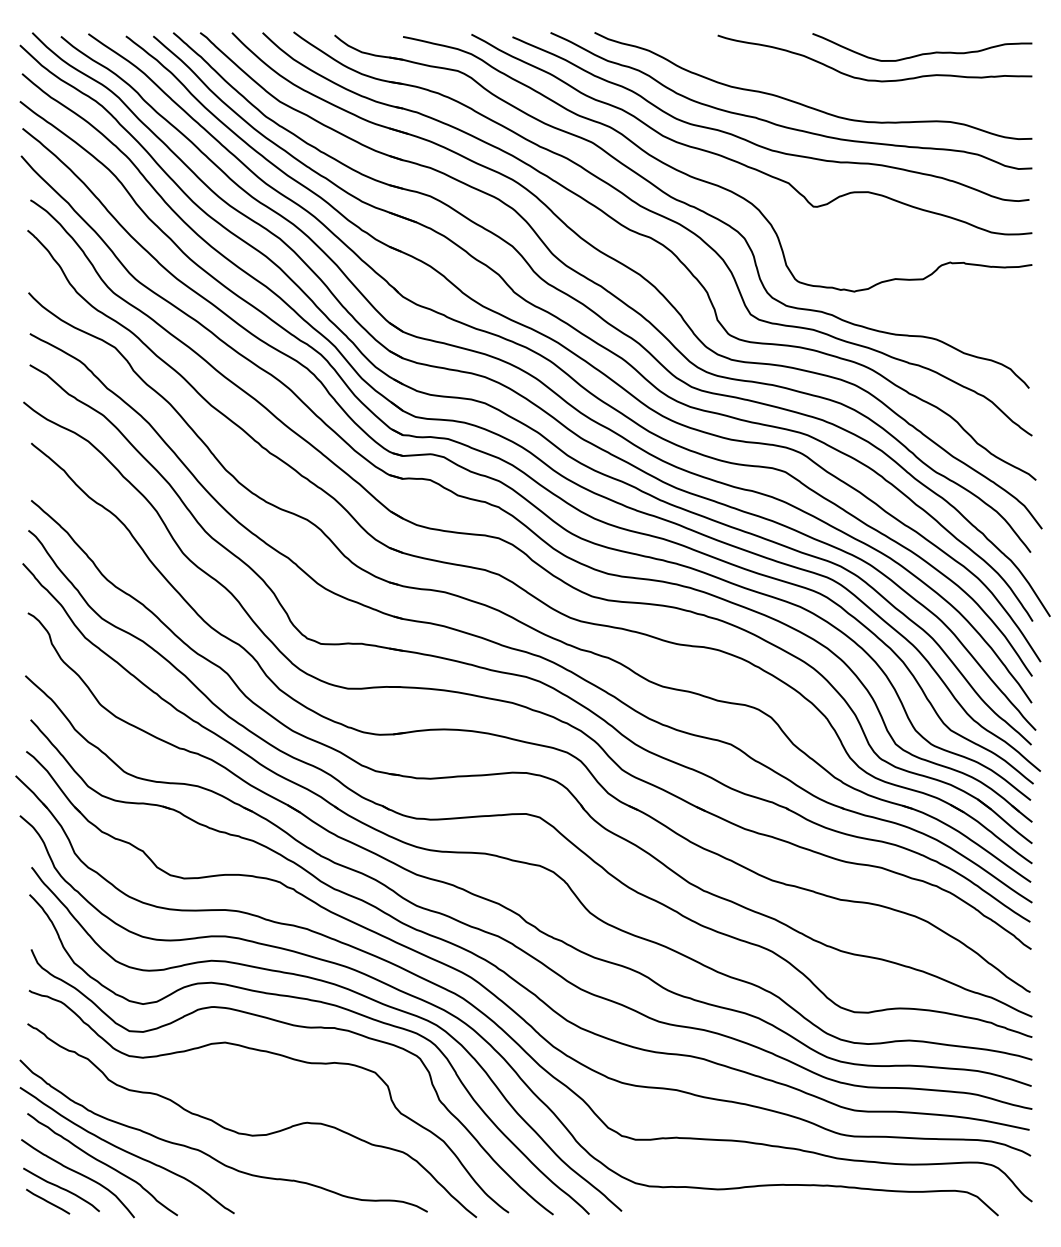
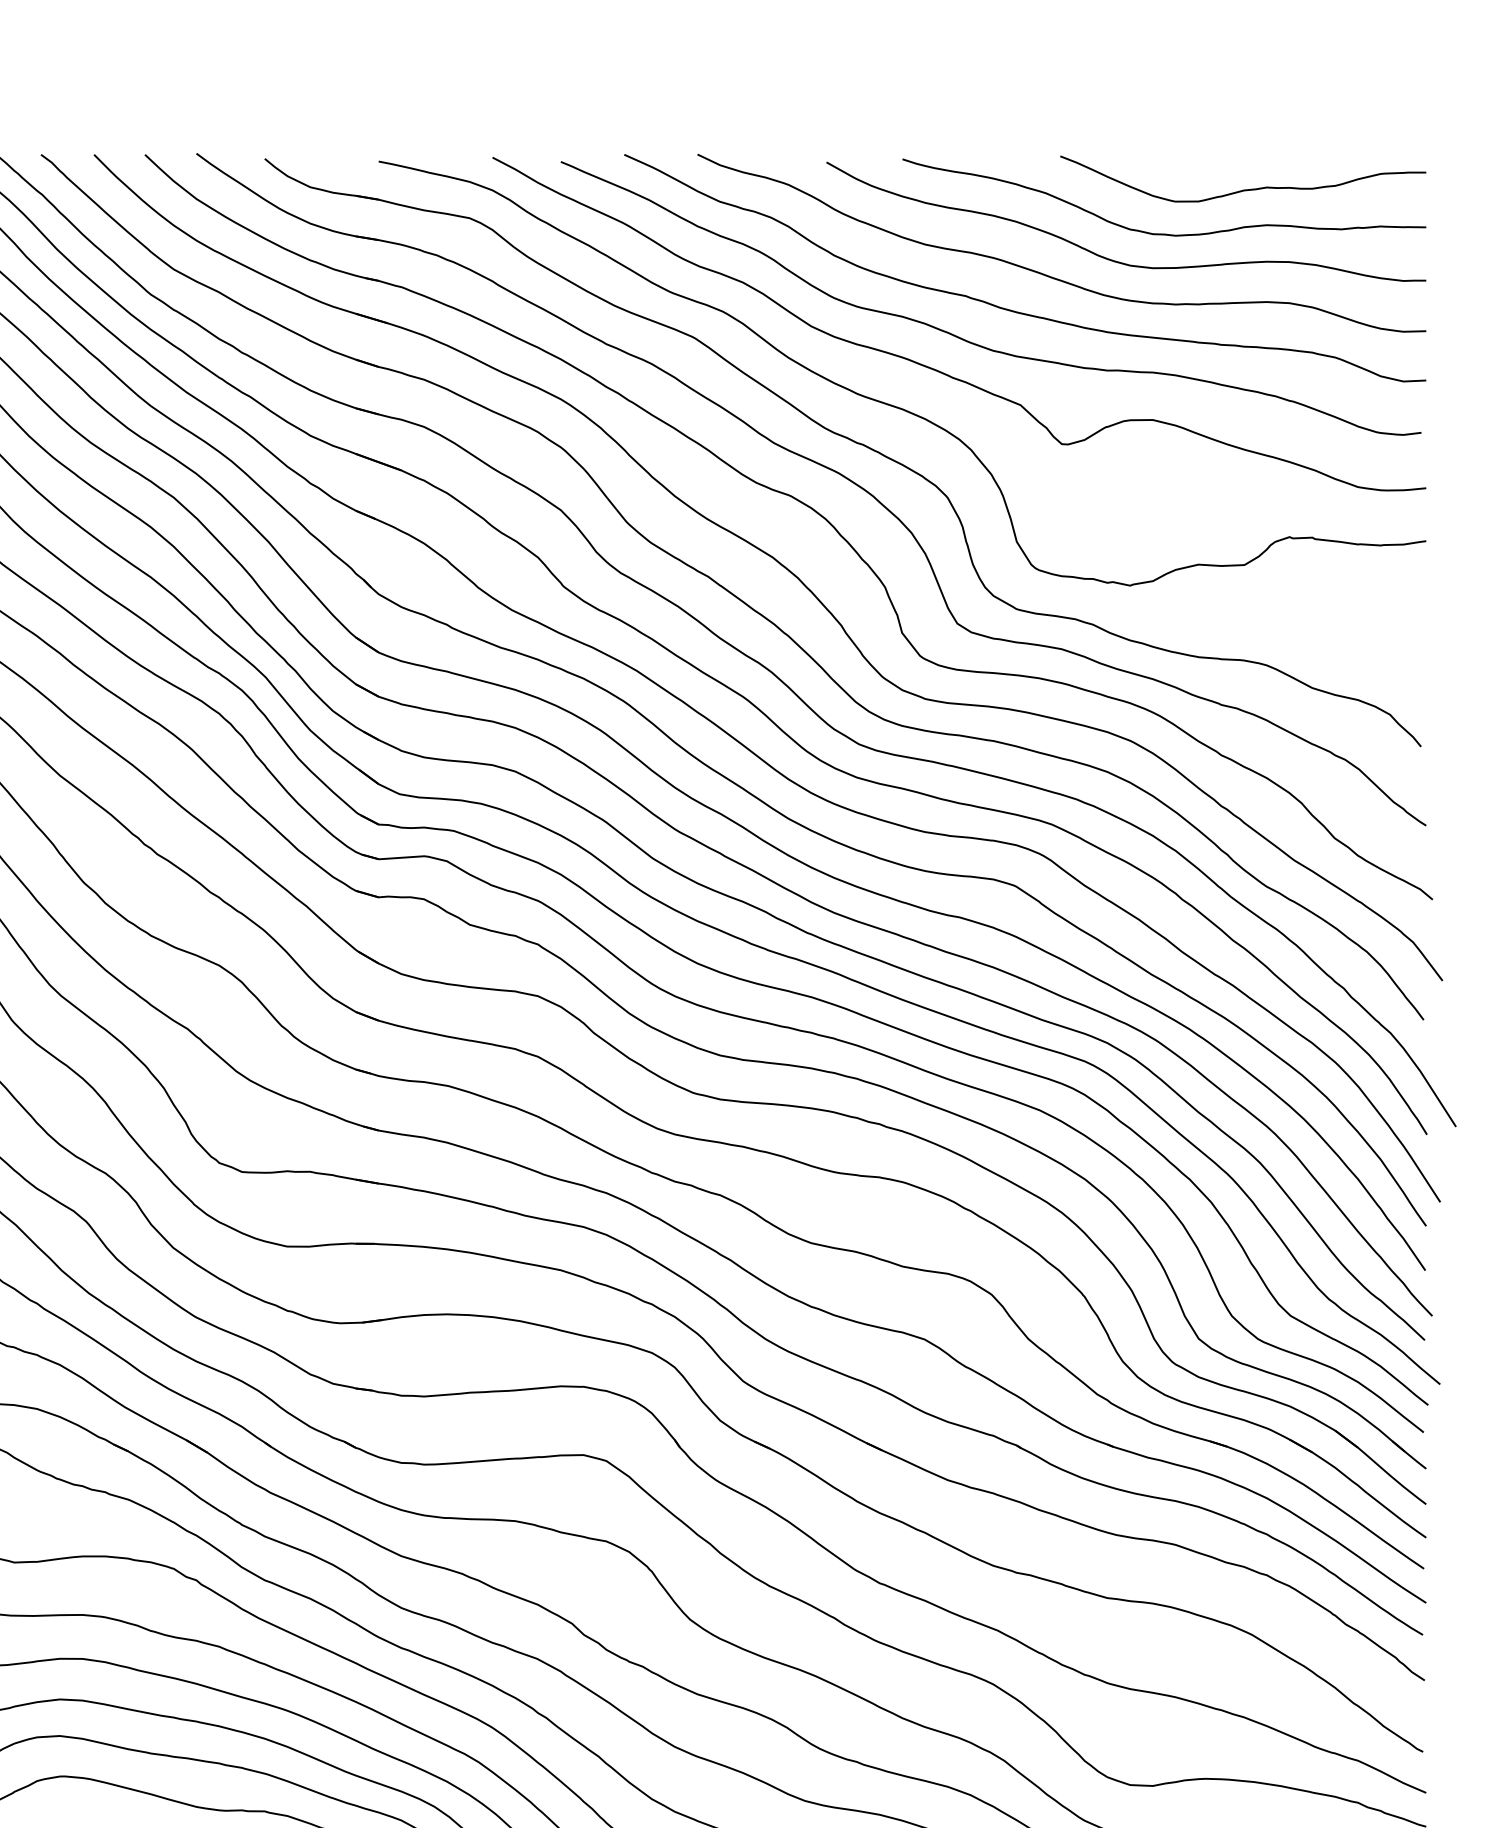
curve: (848, 96) -> (1120, 260), added

